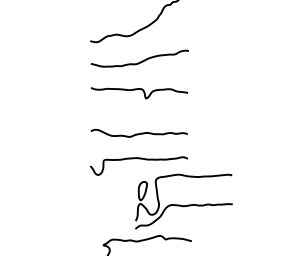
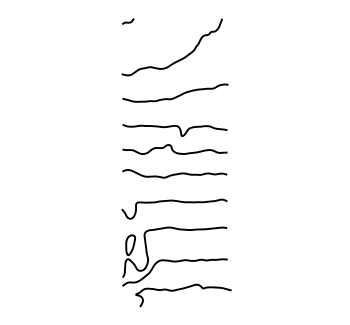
curve: (138, 110) -> (173, 149), added
part: (183, 201) -> (174, 256), moved

